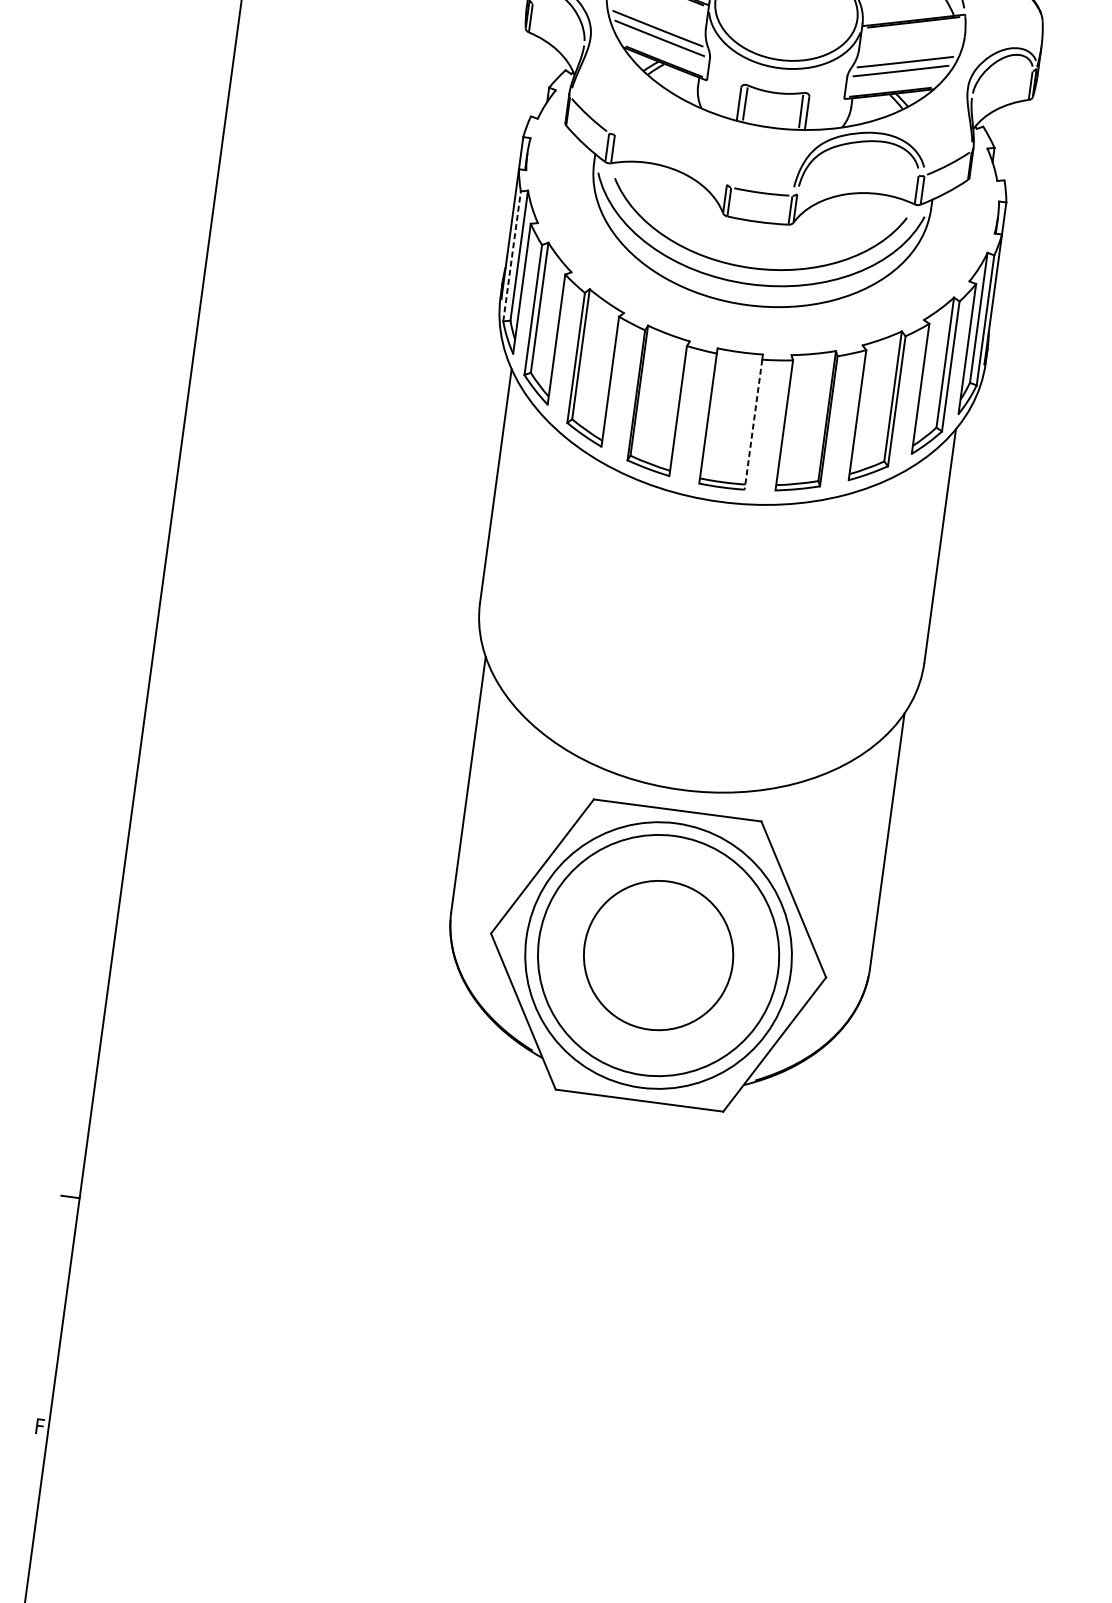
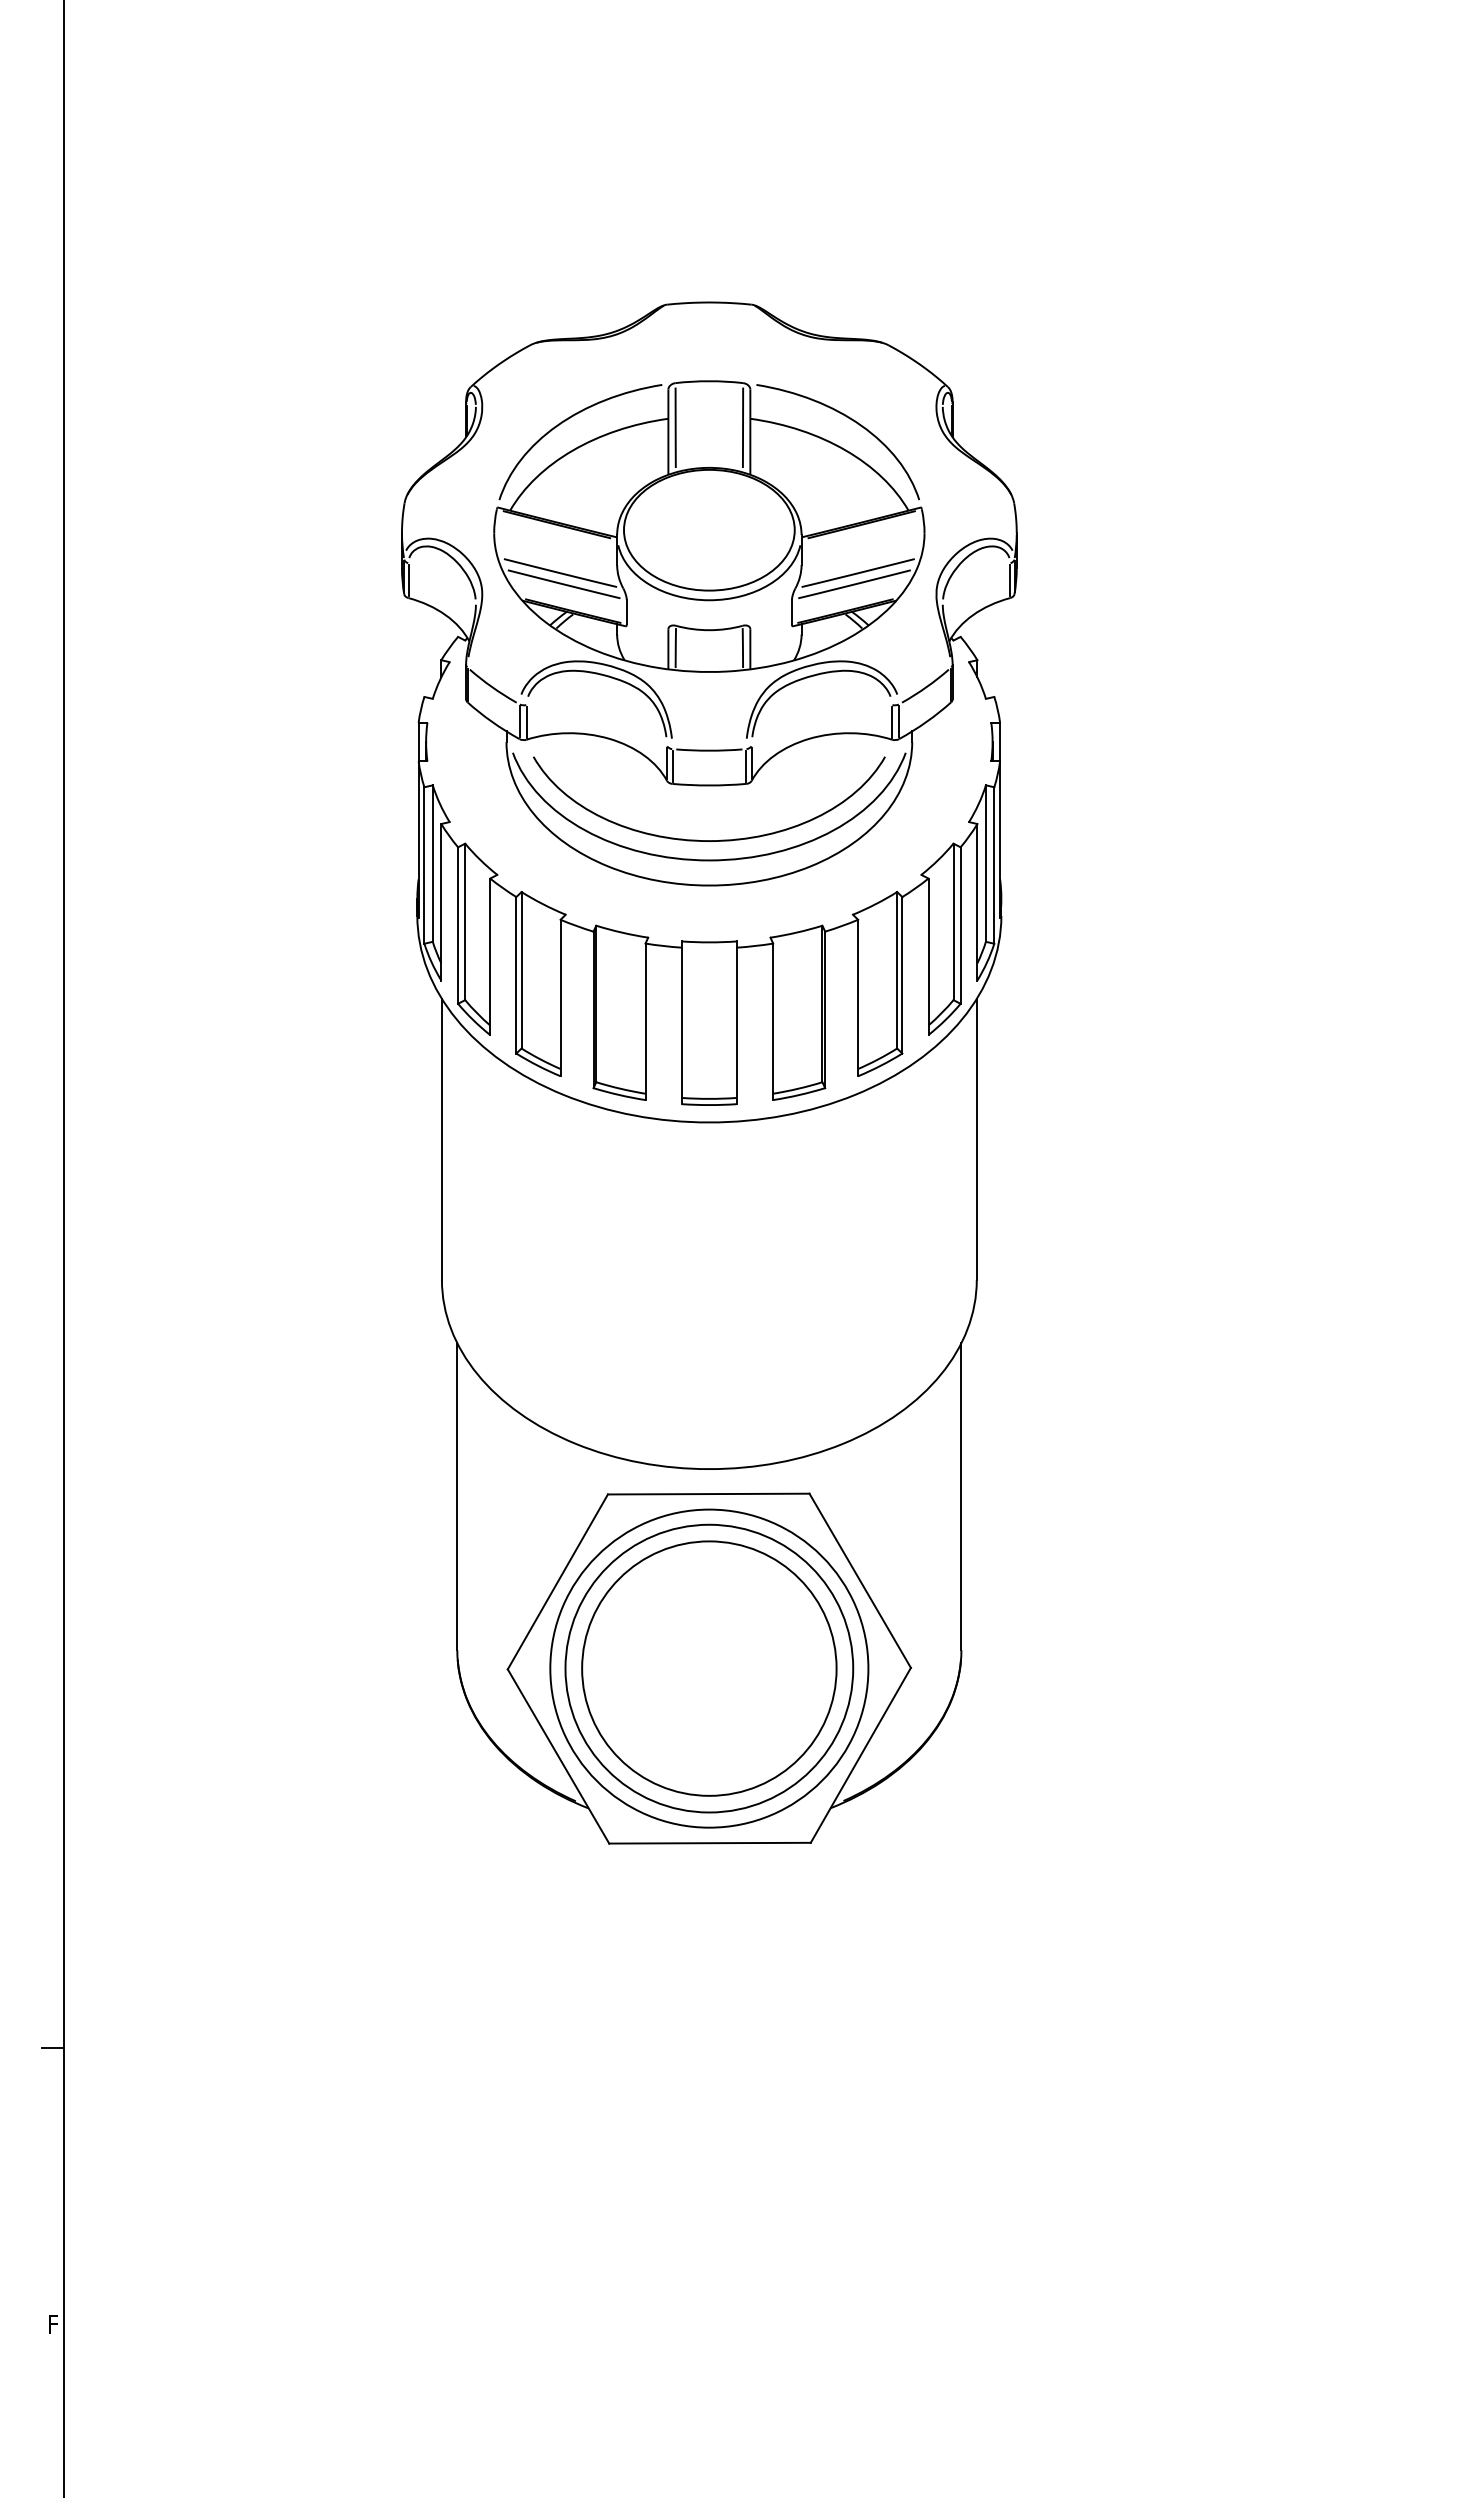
part: (679, 118) -> (600, 675), added
line: (512, 256) -> (424, 865), dashed -> solid
line: (753, 425) -> (736, 1026), dashed -> solid
circle: (658, 955) -> (709, 1668), size x1.43

